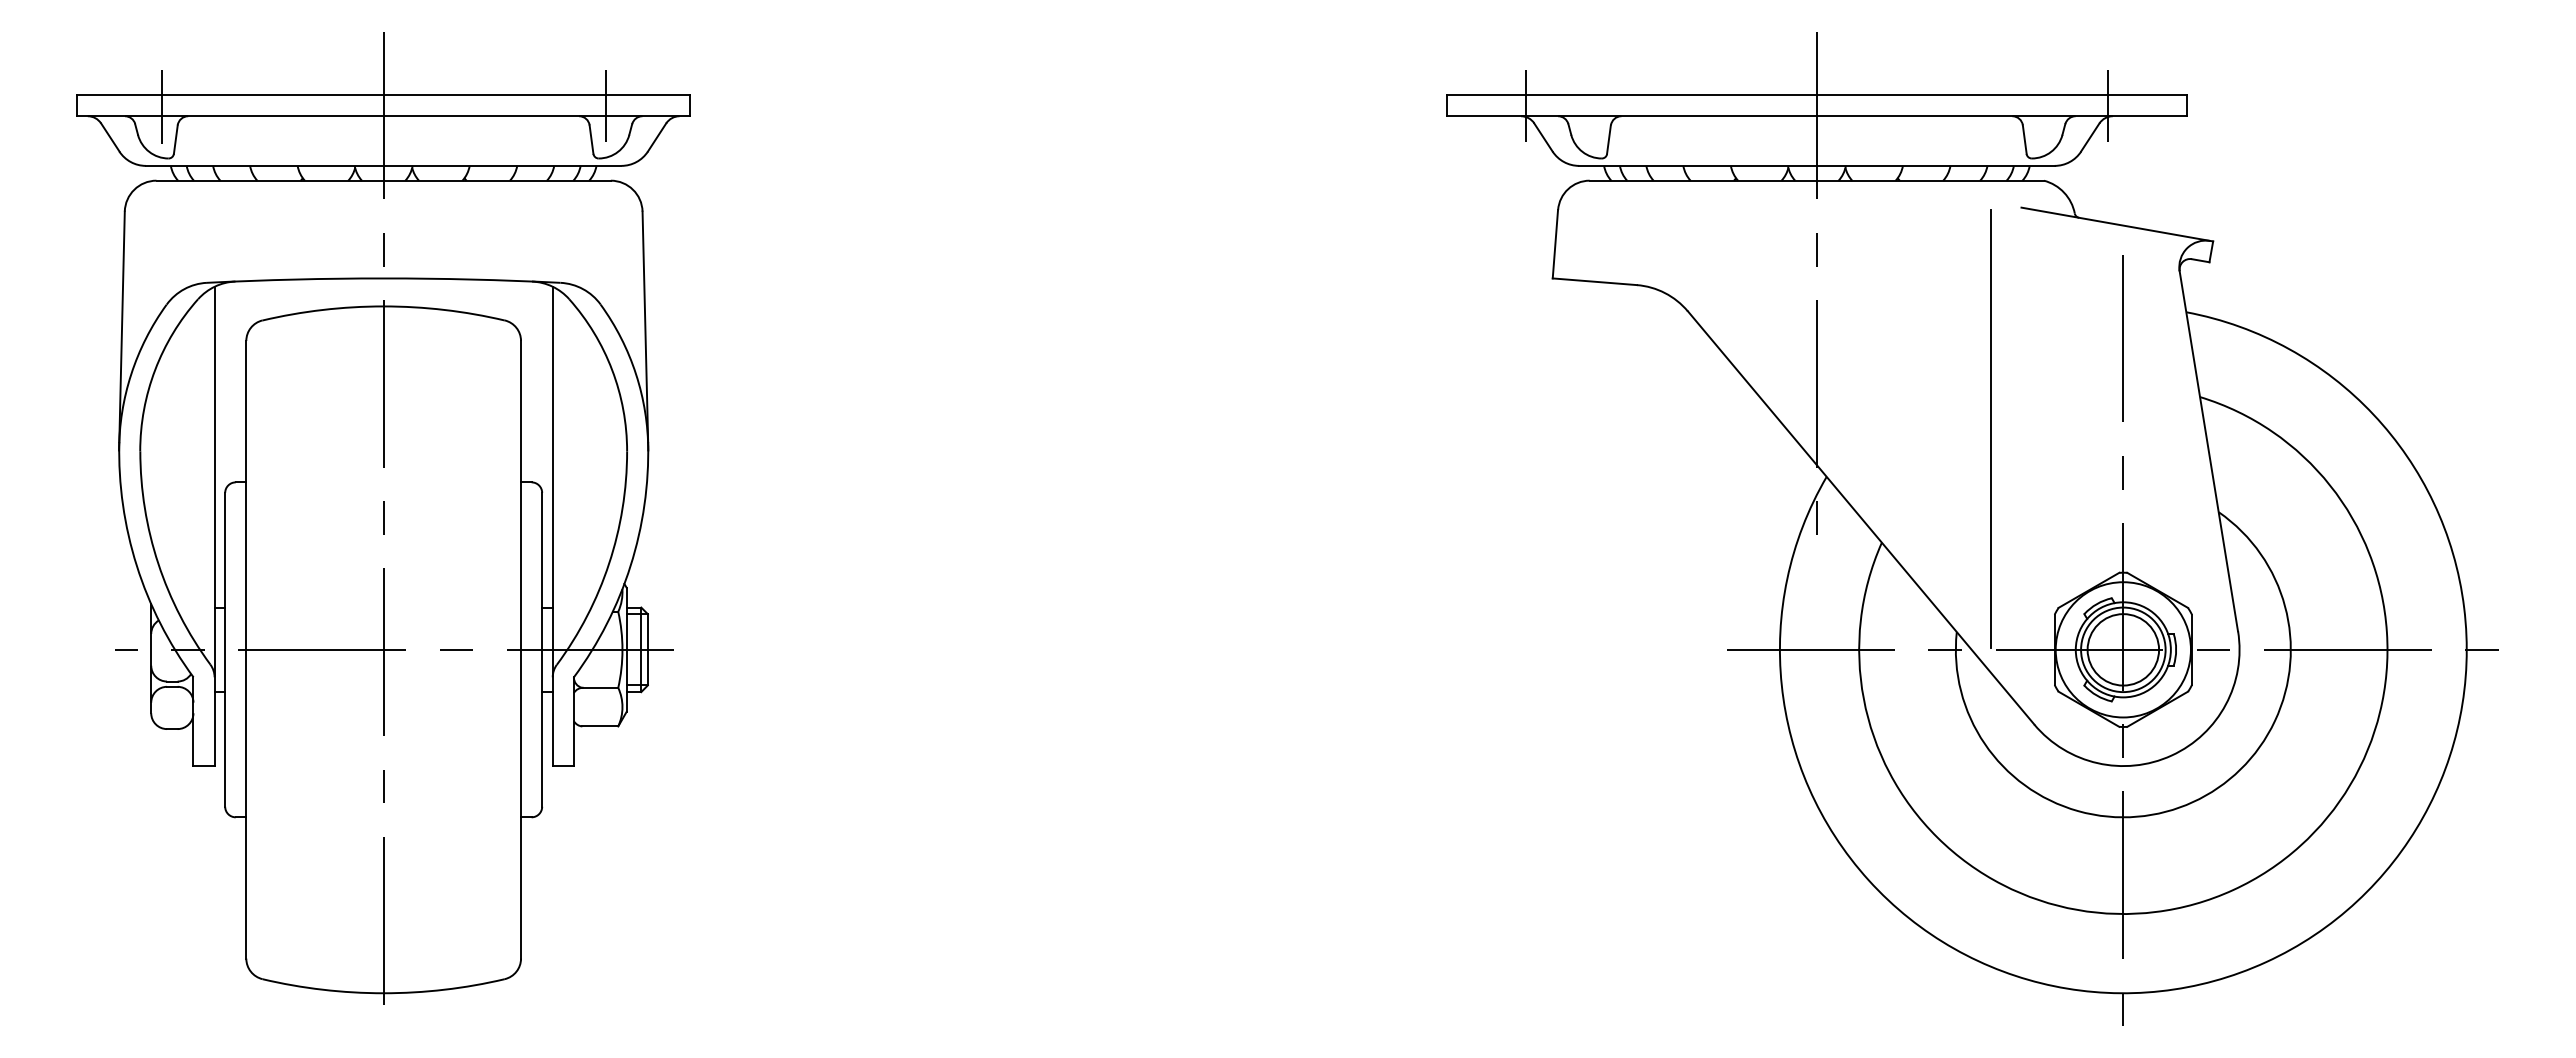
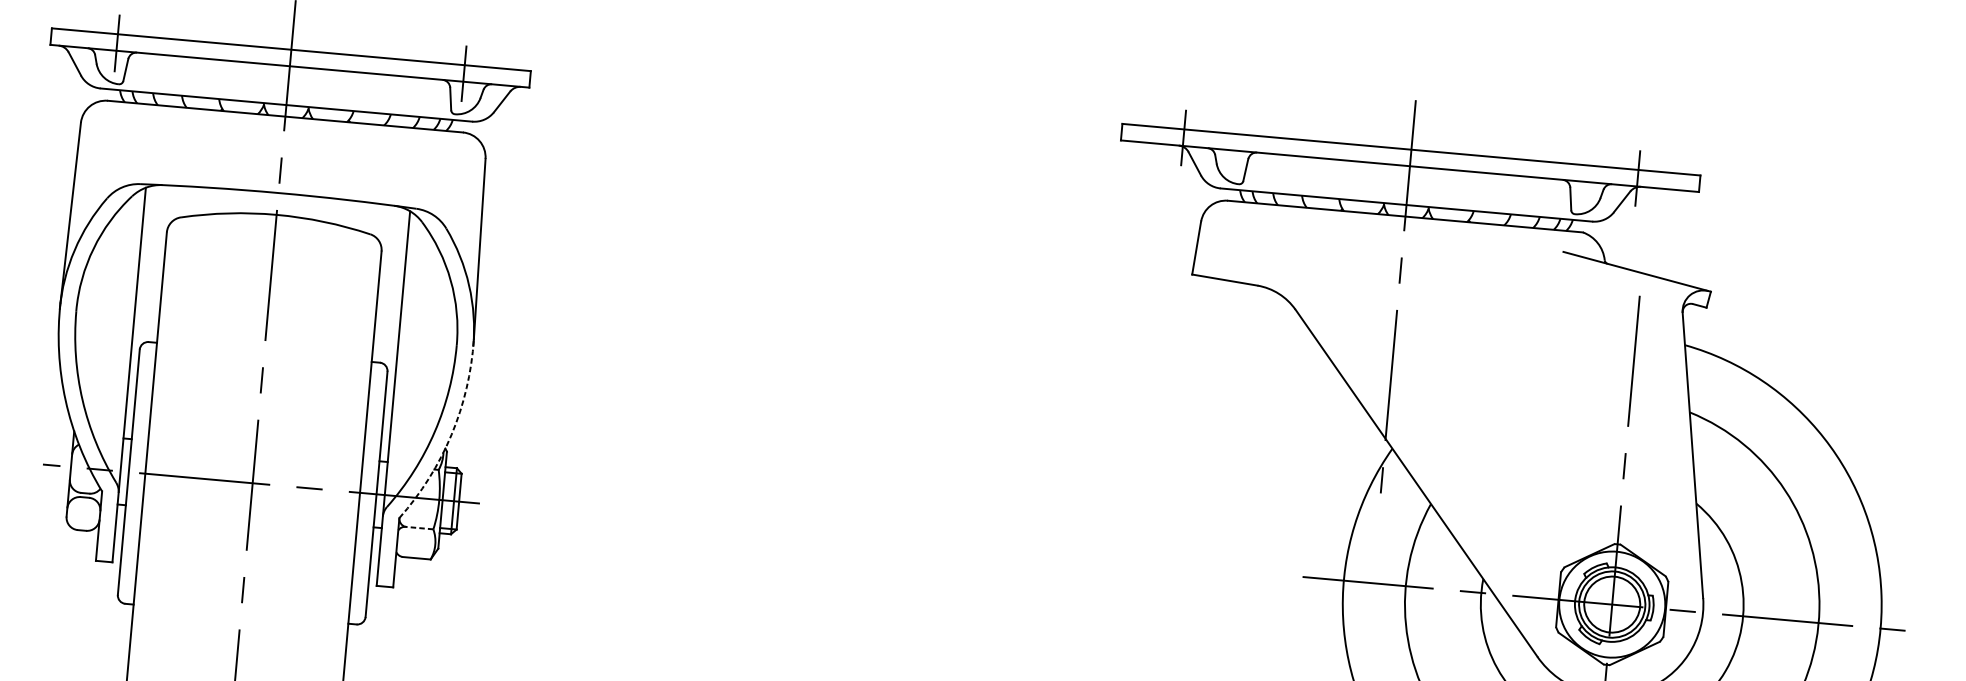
line: (1991, 428) -> (1524, 422), removed
arc: (630, 565) -> (451, 434), solid -> dashed
line: (600, 687) -> (419, 527), solid -> dashed

